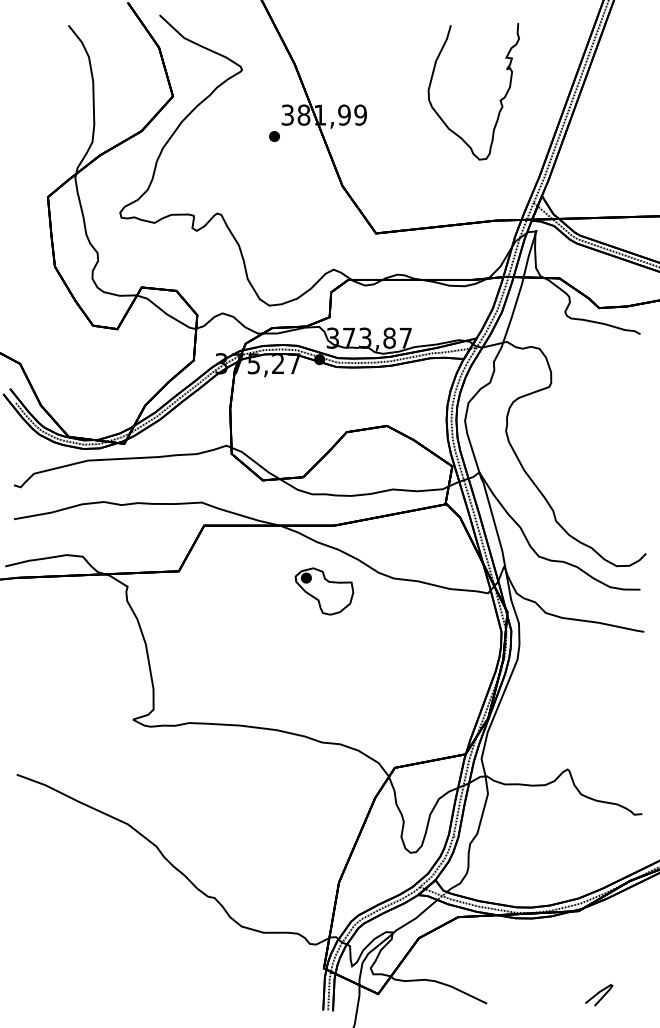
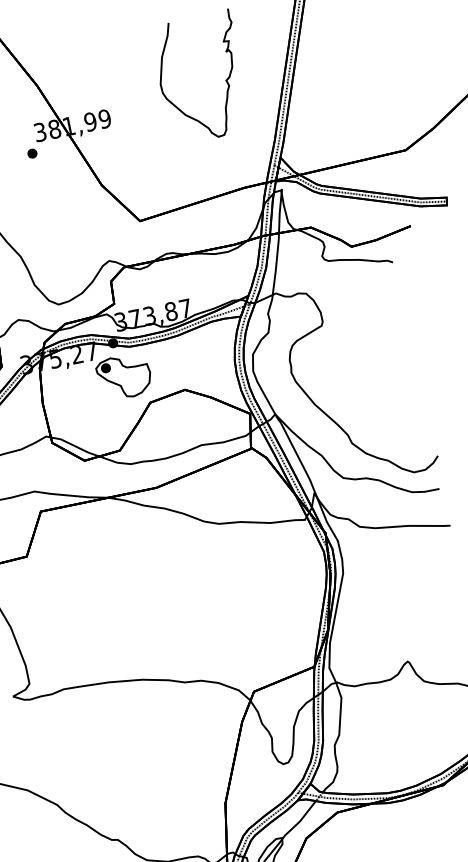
part: (324, 591) -> (124, 376), moved

